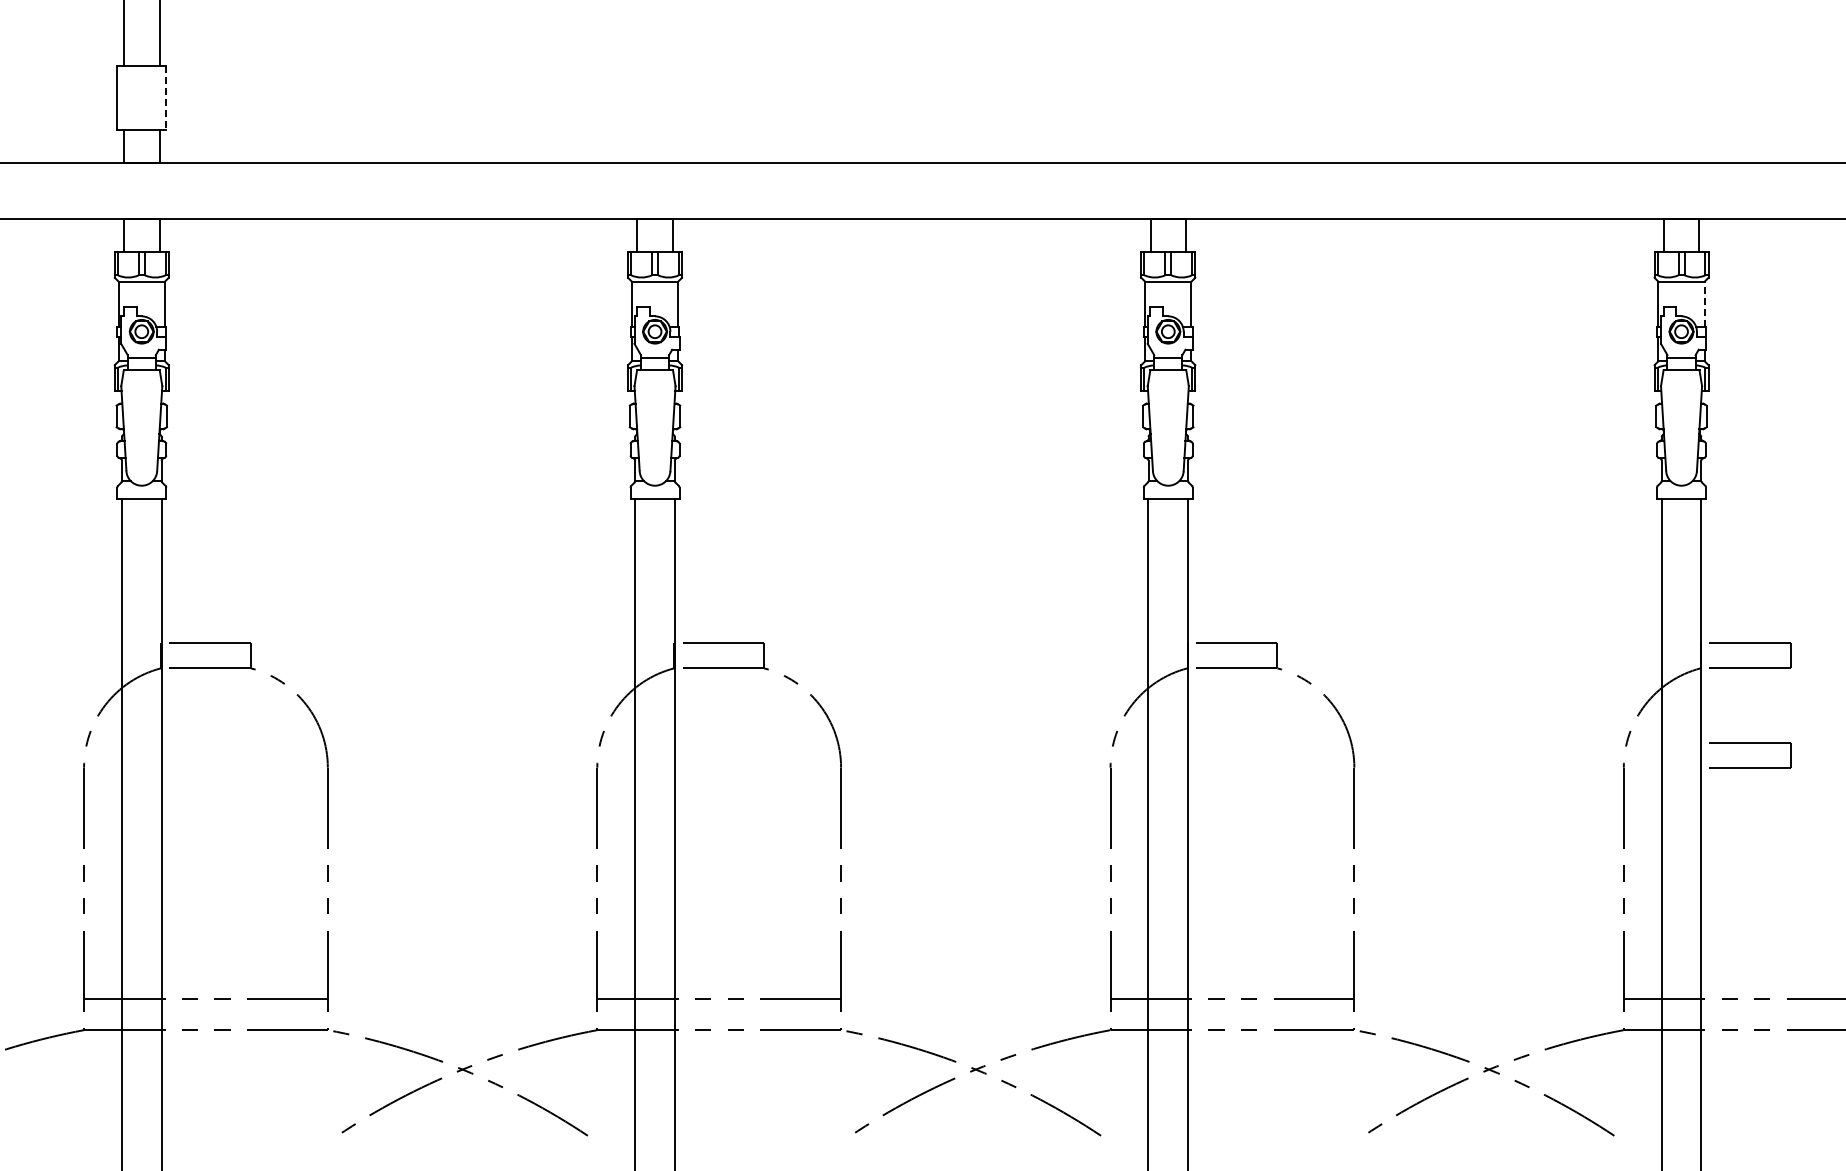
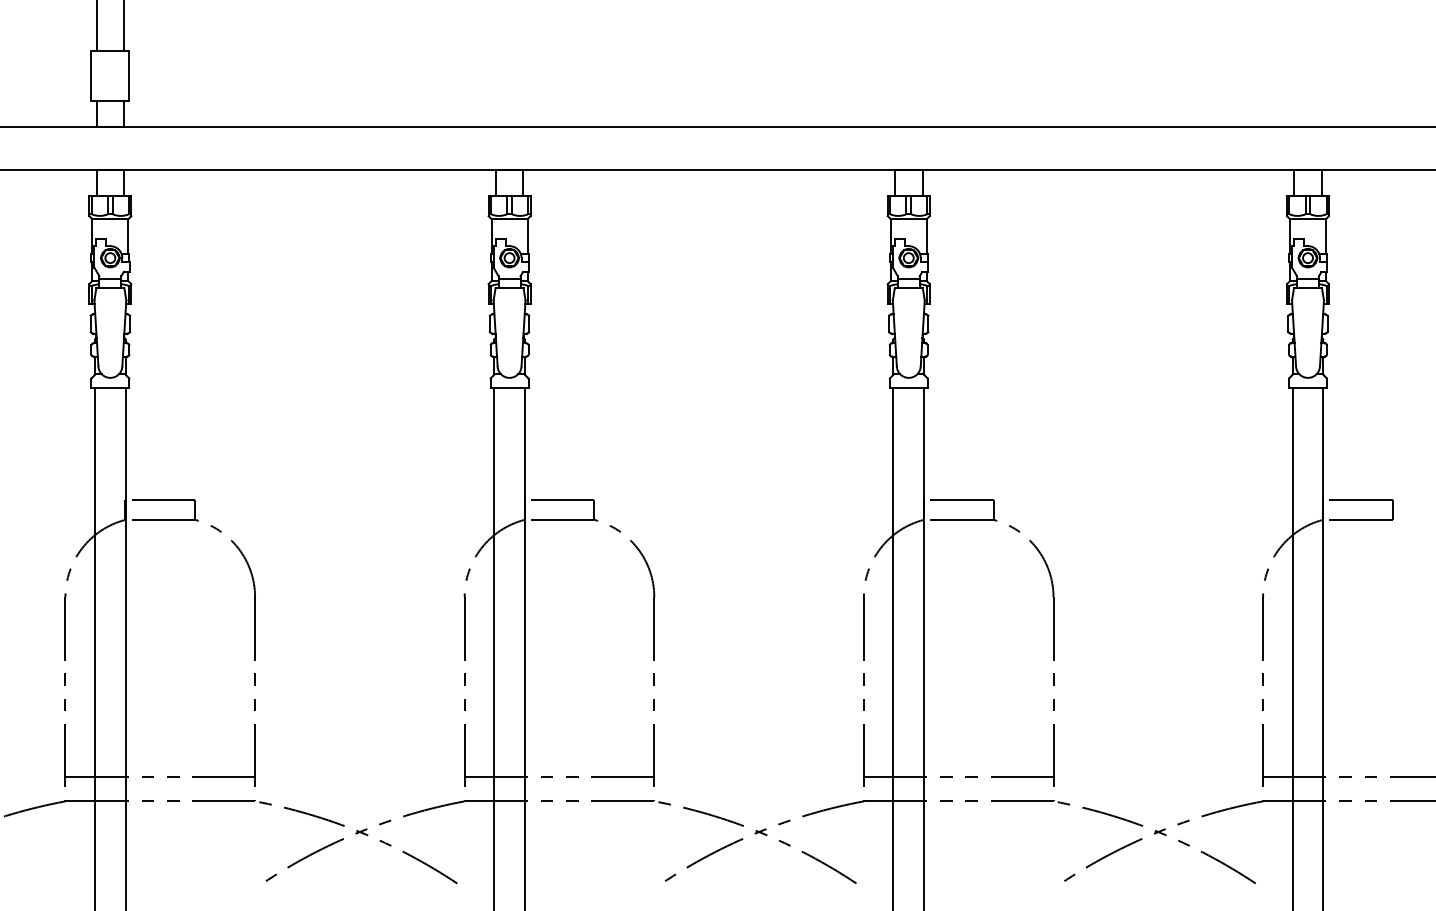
line: (166, 98) -> (129, 76), dashed -> solid
line: (1704, 303) -> (1325, 236), dashed -> solid
part: (1750, 743) -> (1361, 578), removed

